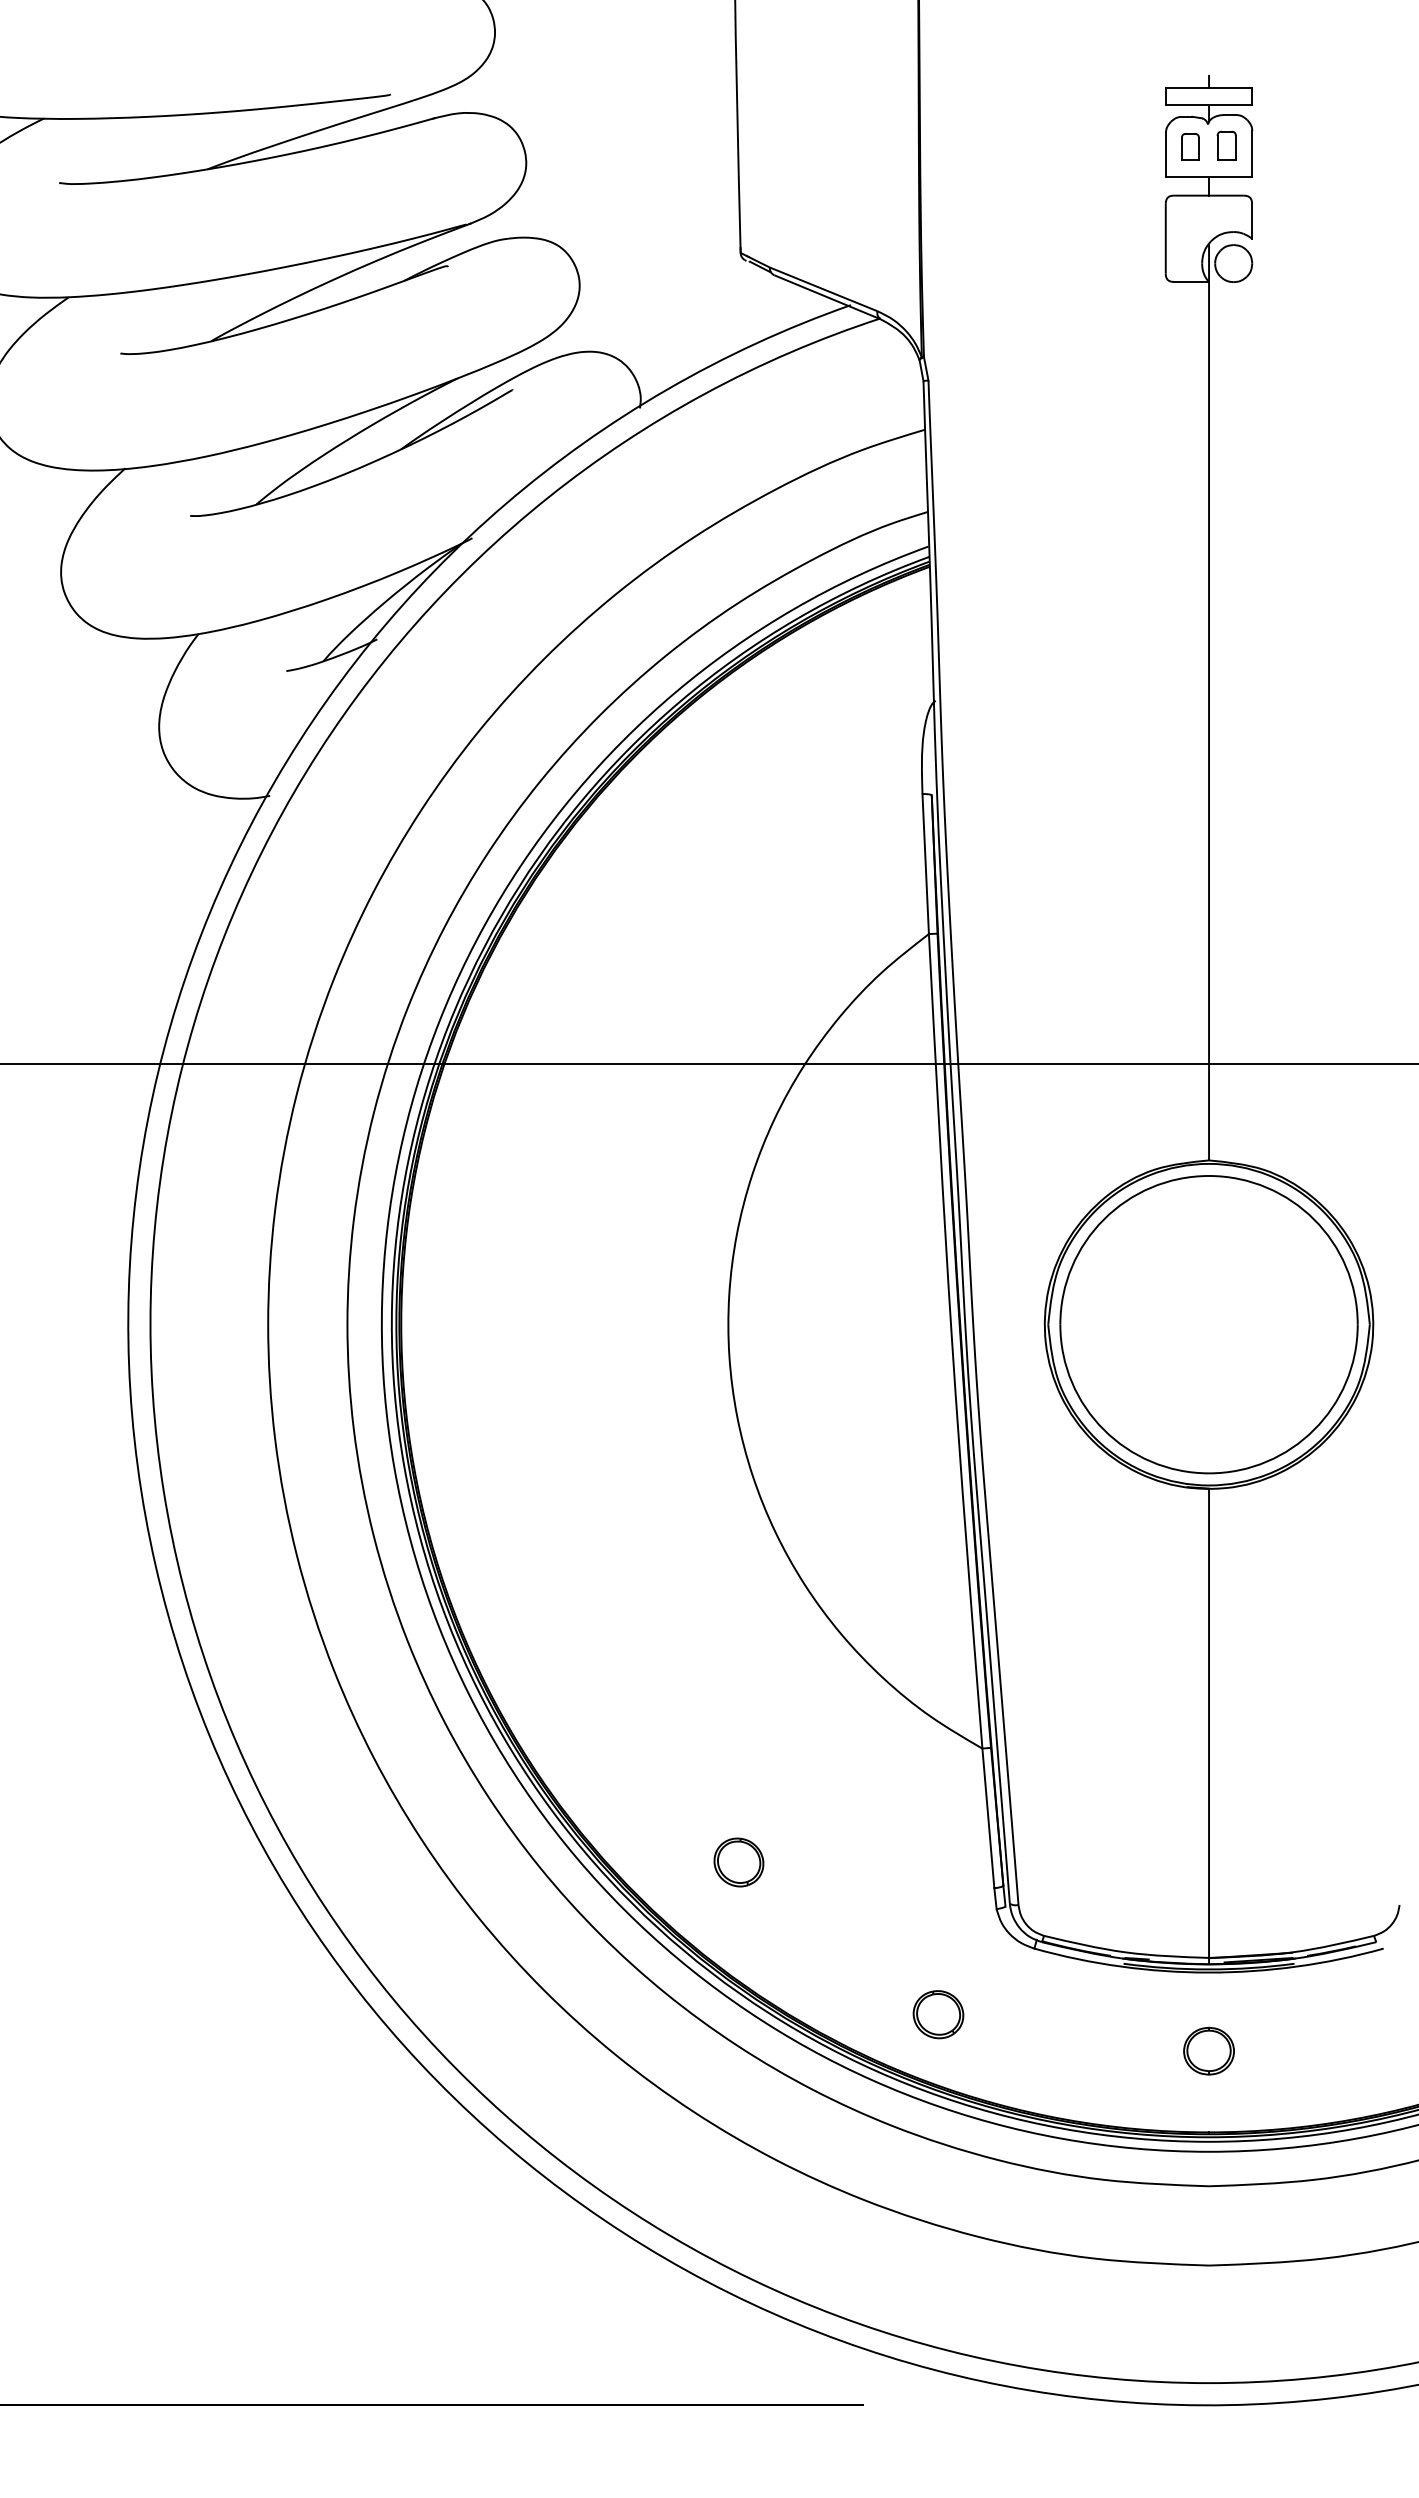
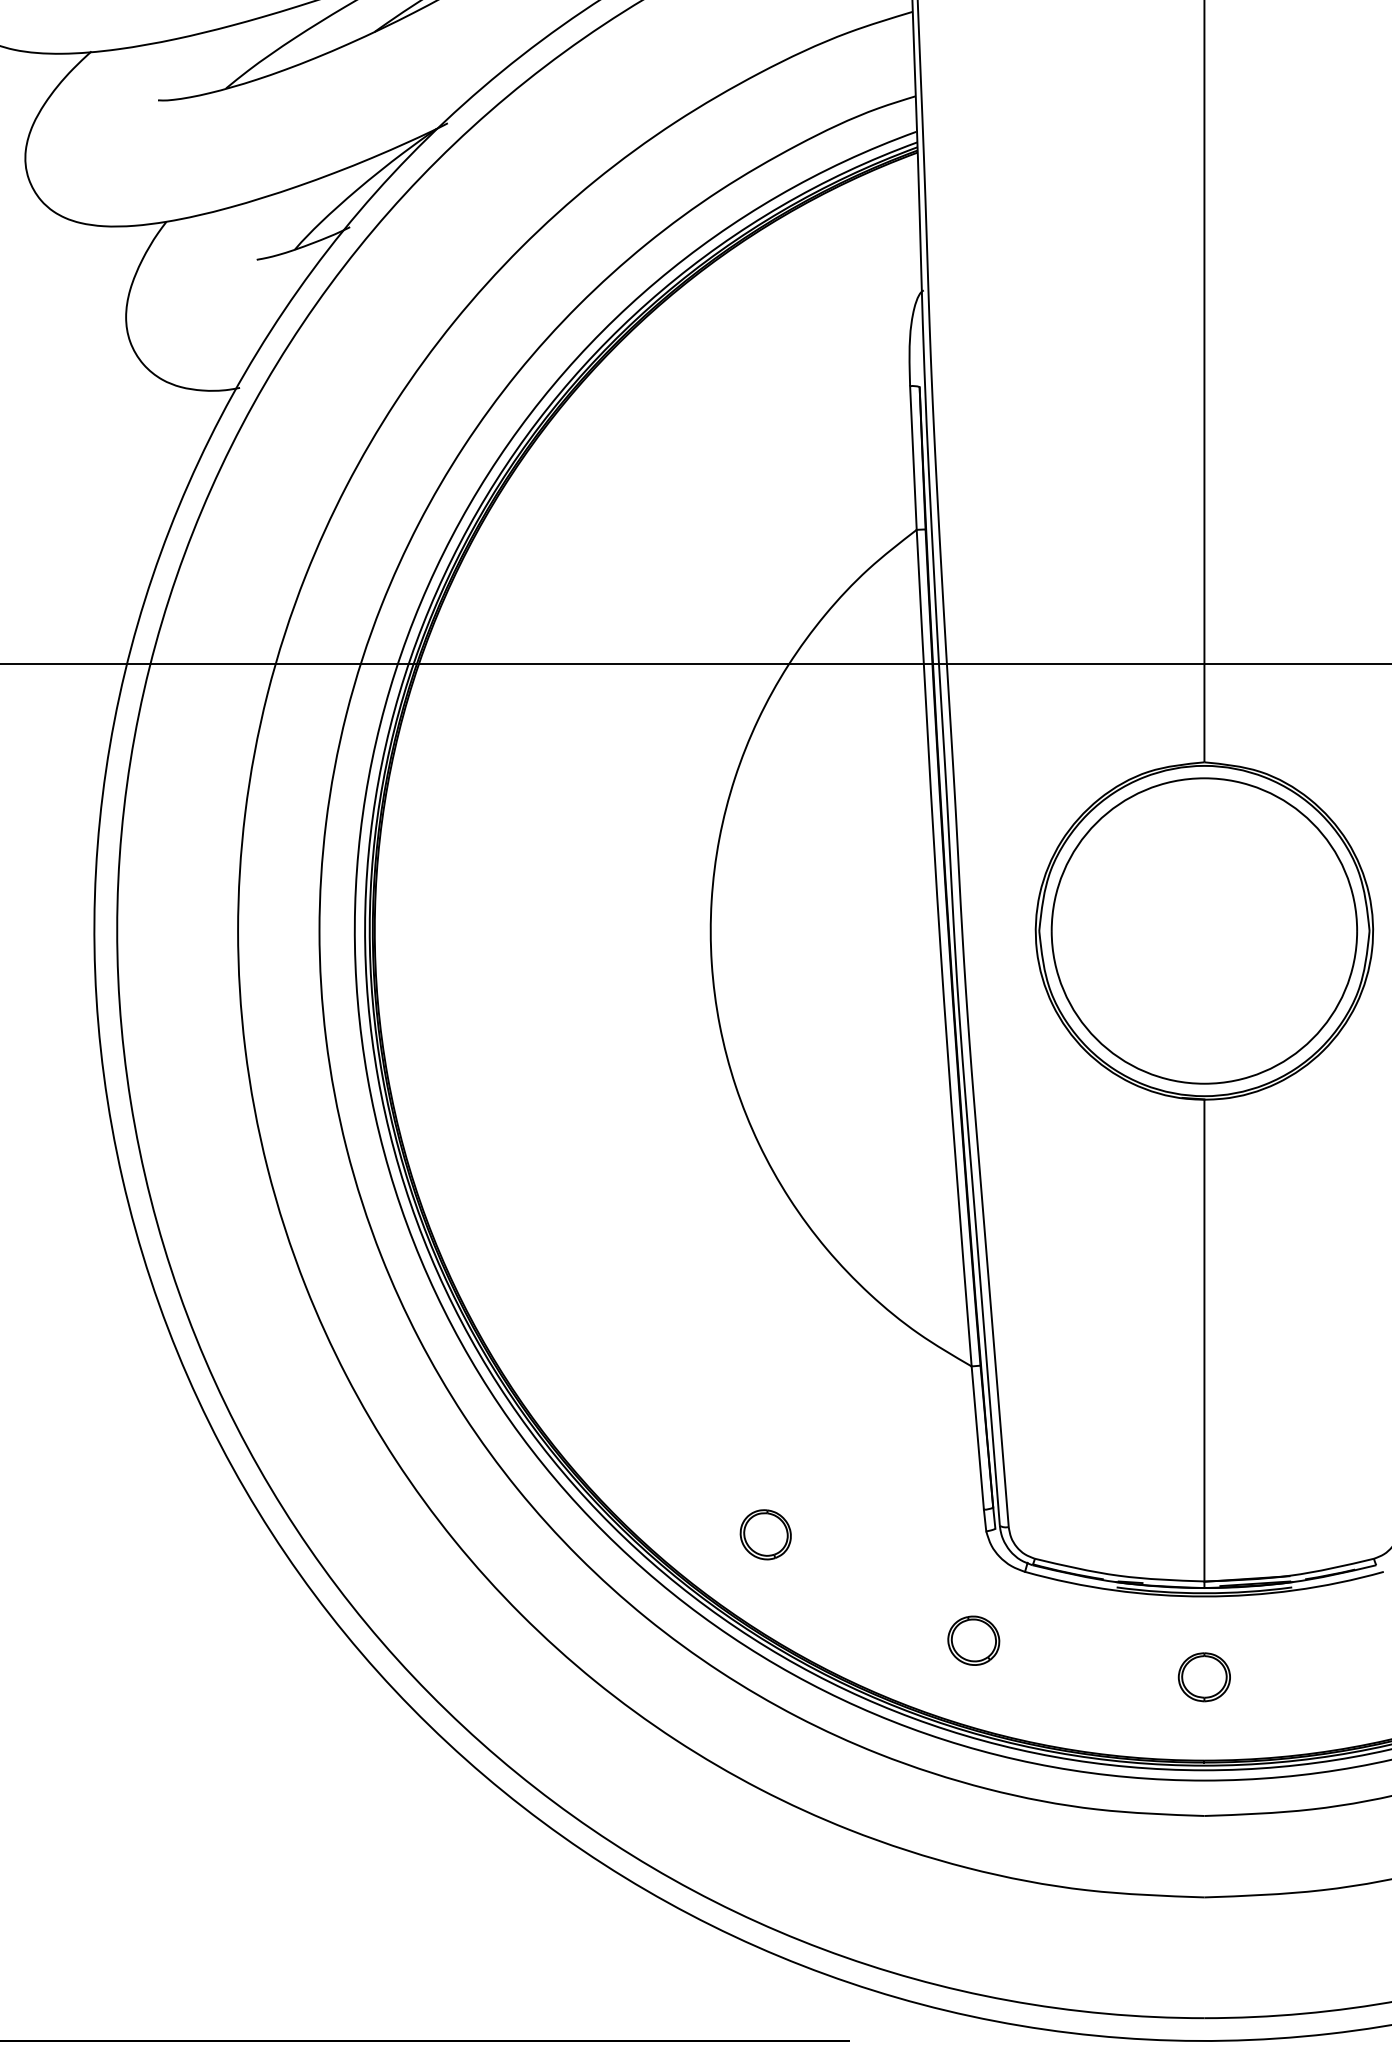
part: (738, 1862) -> (765, 1534), moved
part: (938, 2014) -> (973, 1640), moved

